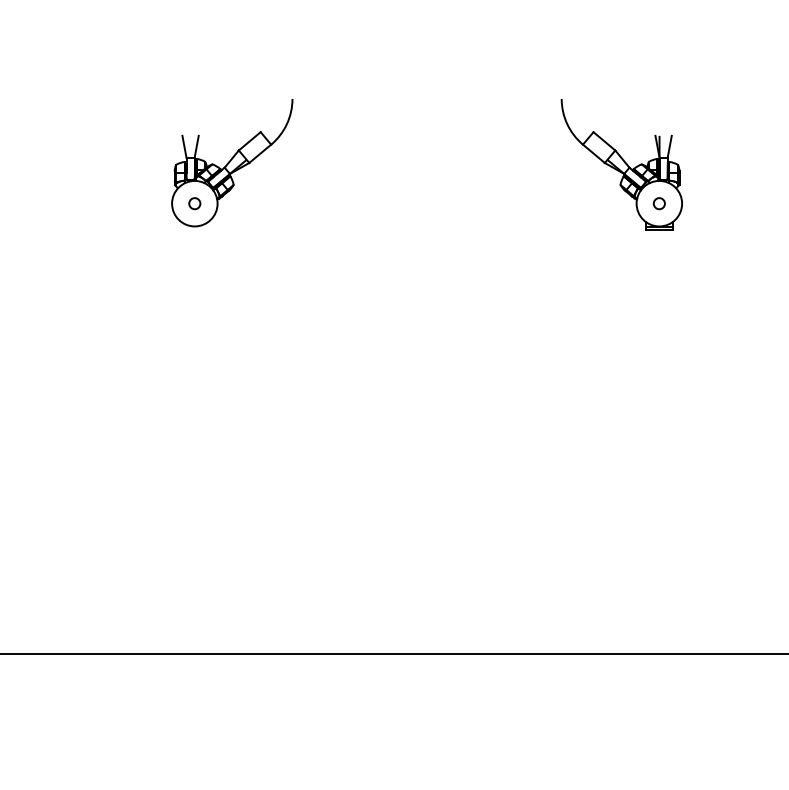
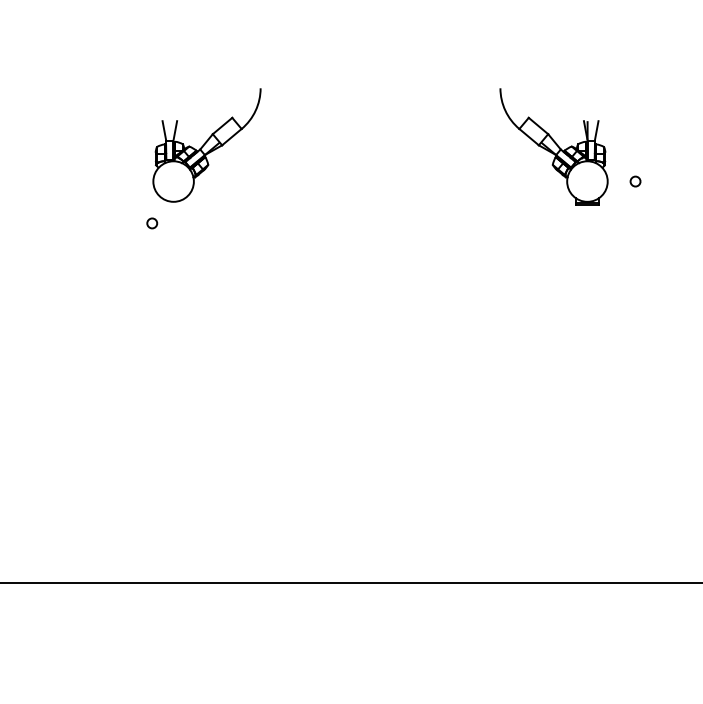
circle: (194, 203) -> (151, 223), moved
circle: (658, 203) -> (634, 181), moved

